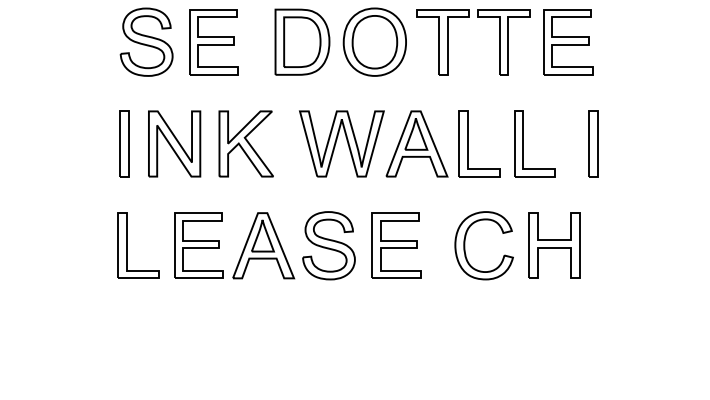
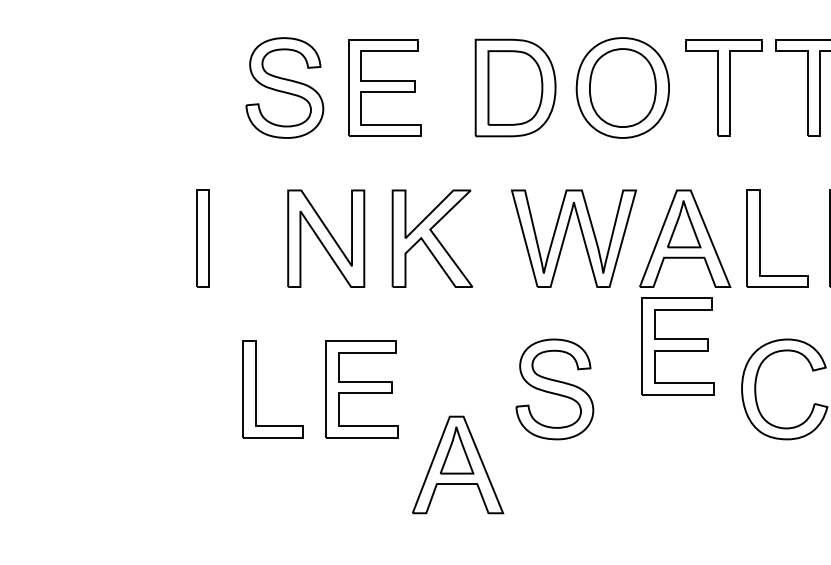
part: (124, 143) -> (203, 238), moved
part: (263, 245) -> (457, 464), moved
part: (396, 245) -> (678, 346), moved

